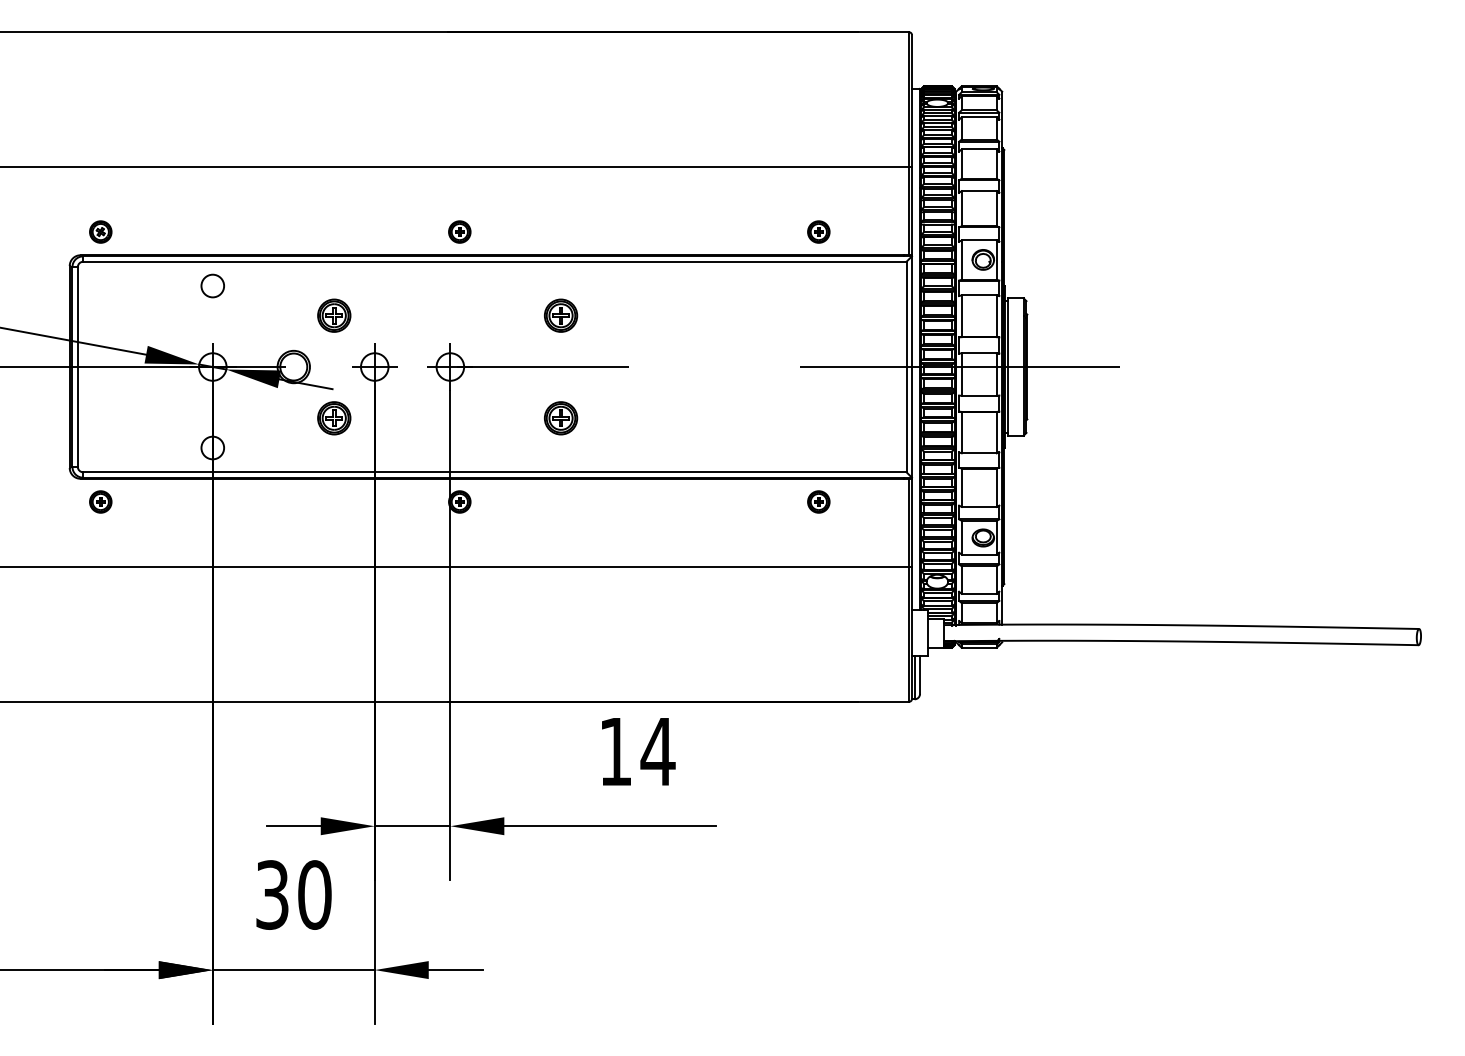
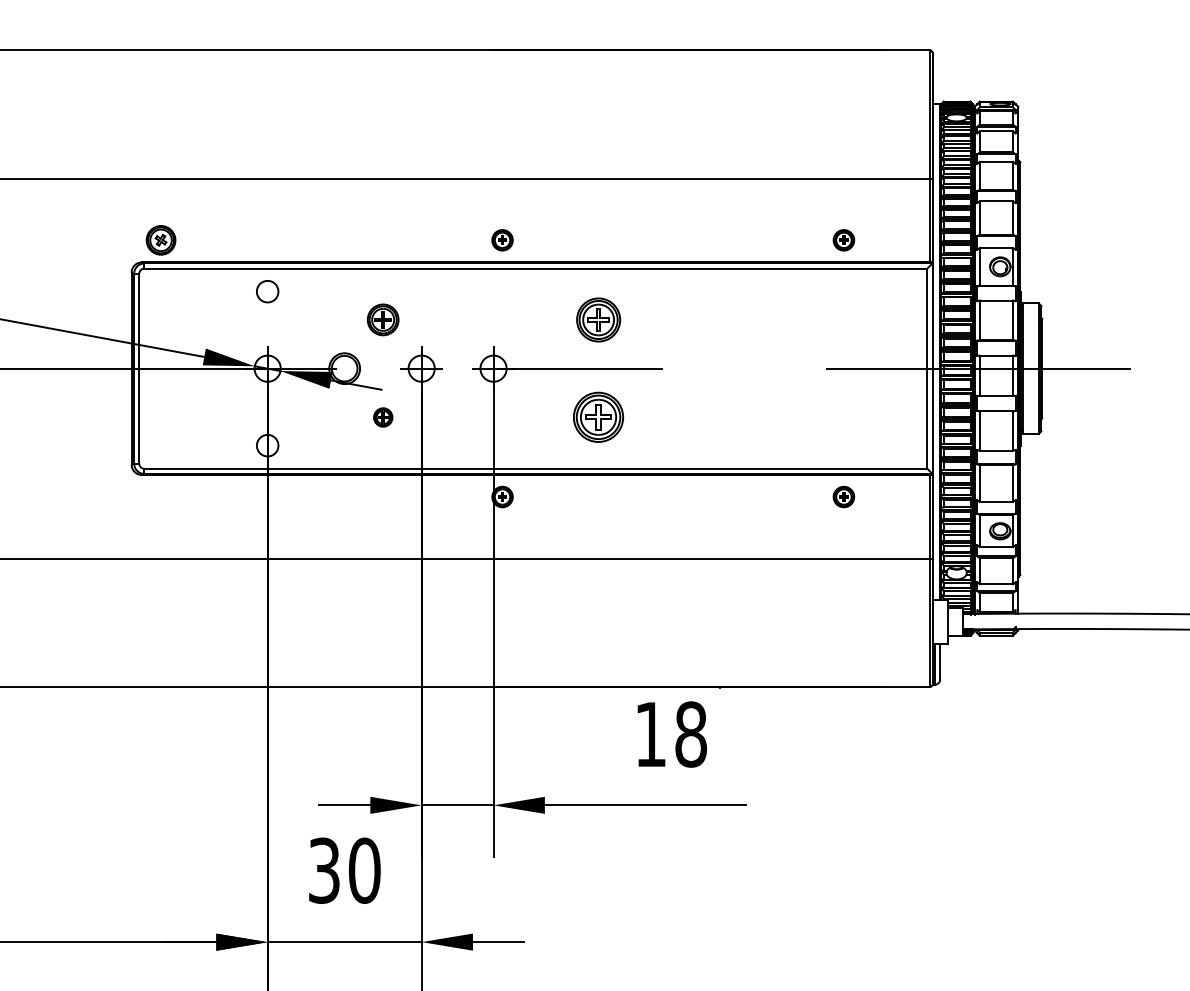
part: (100, 231) -> (160, 239), size x1.4
part: (561, 315) -> (599, 319), size x1.4
part: (334, 418) -> (383, 417), size x0.6
part: (561, 418) -> (599, 417), size x1.6
part: (100, 501) -> (160, 496), removed
text: (657, 751) -> (690, 734), 14 -> 18

